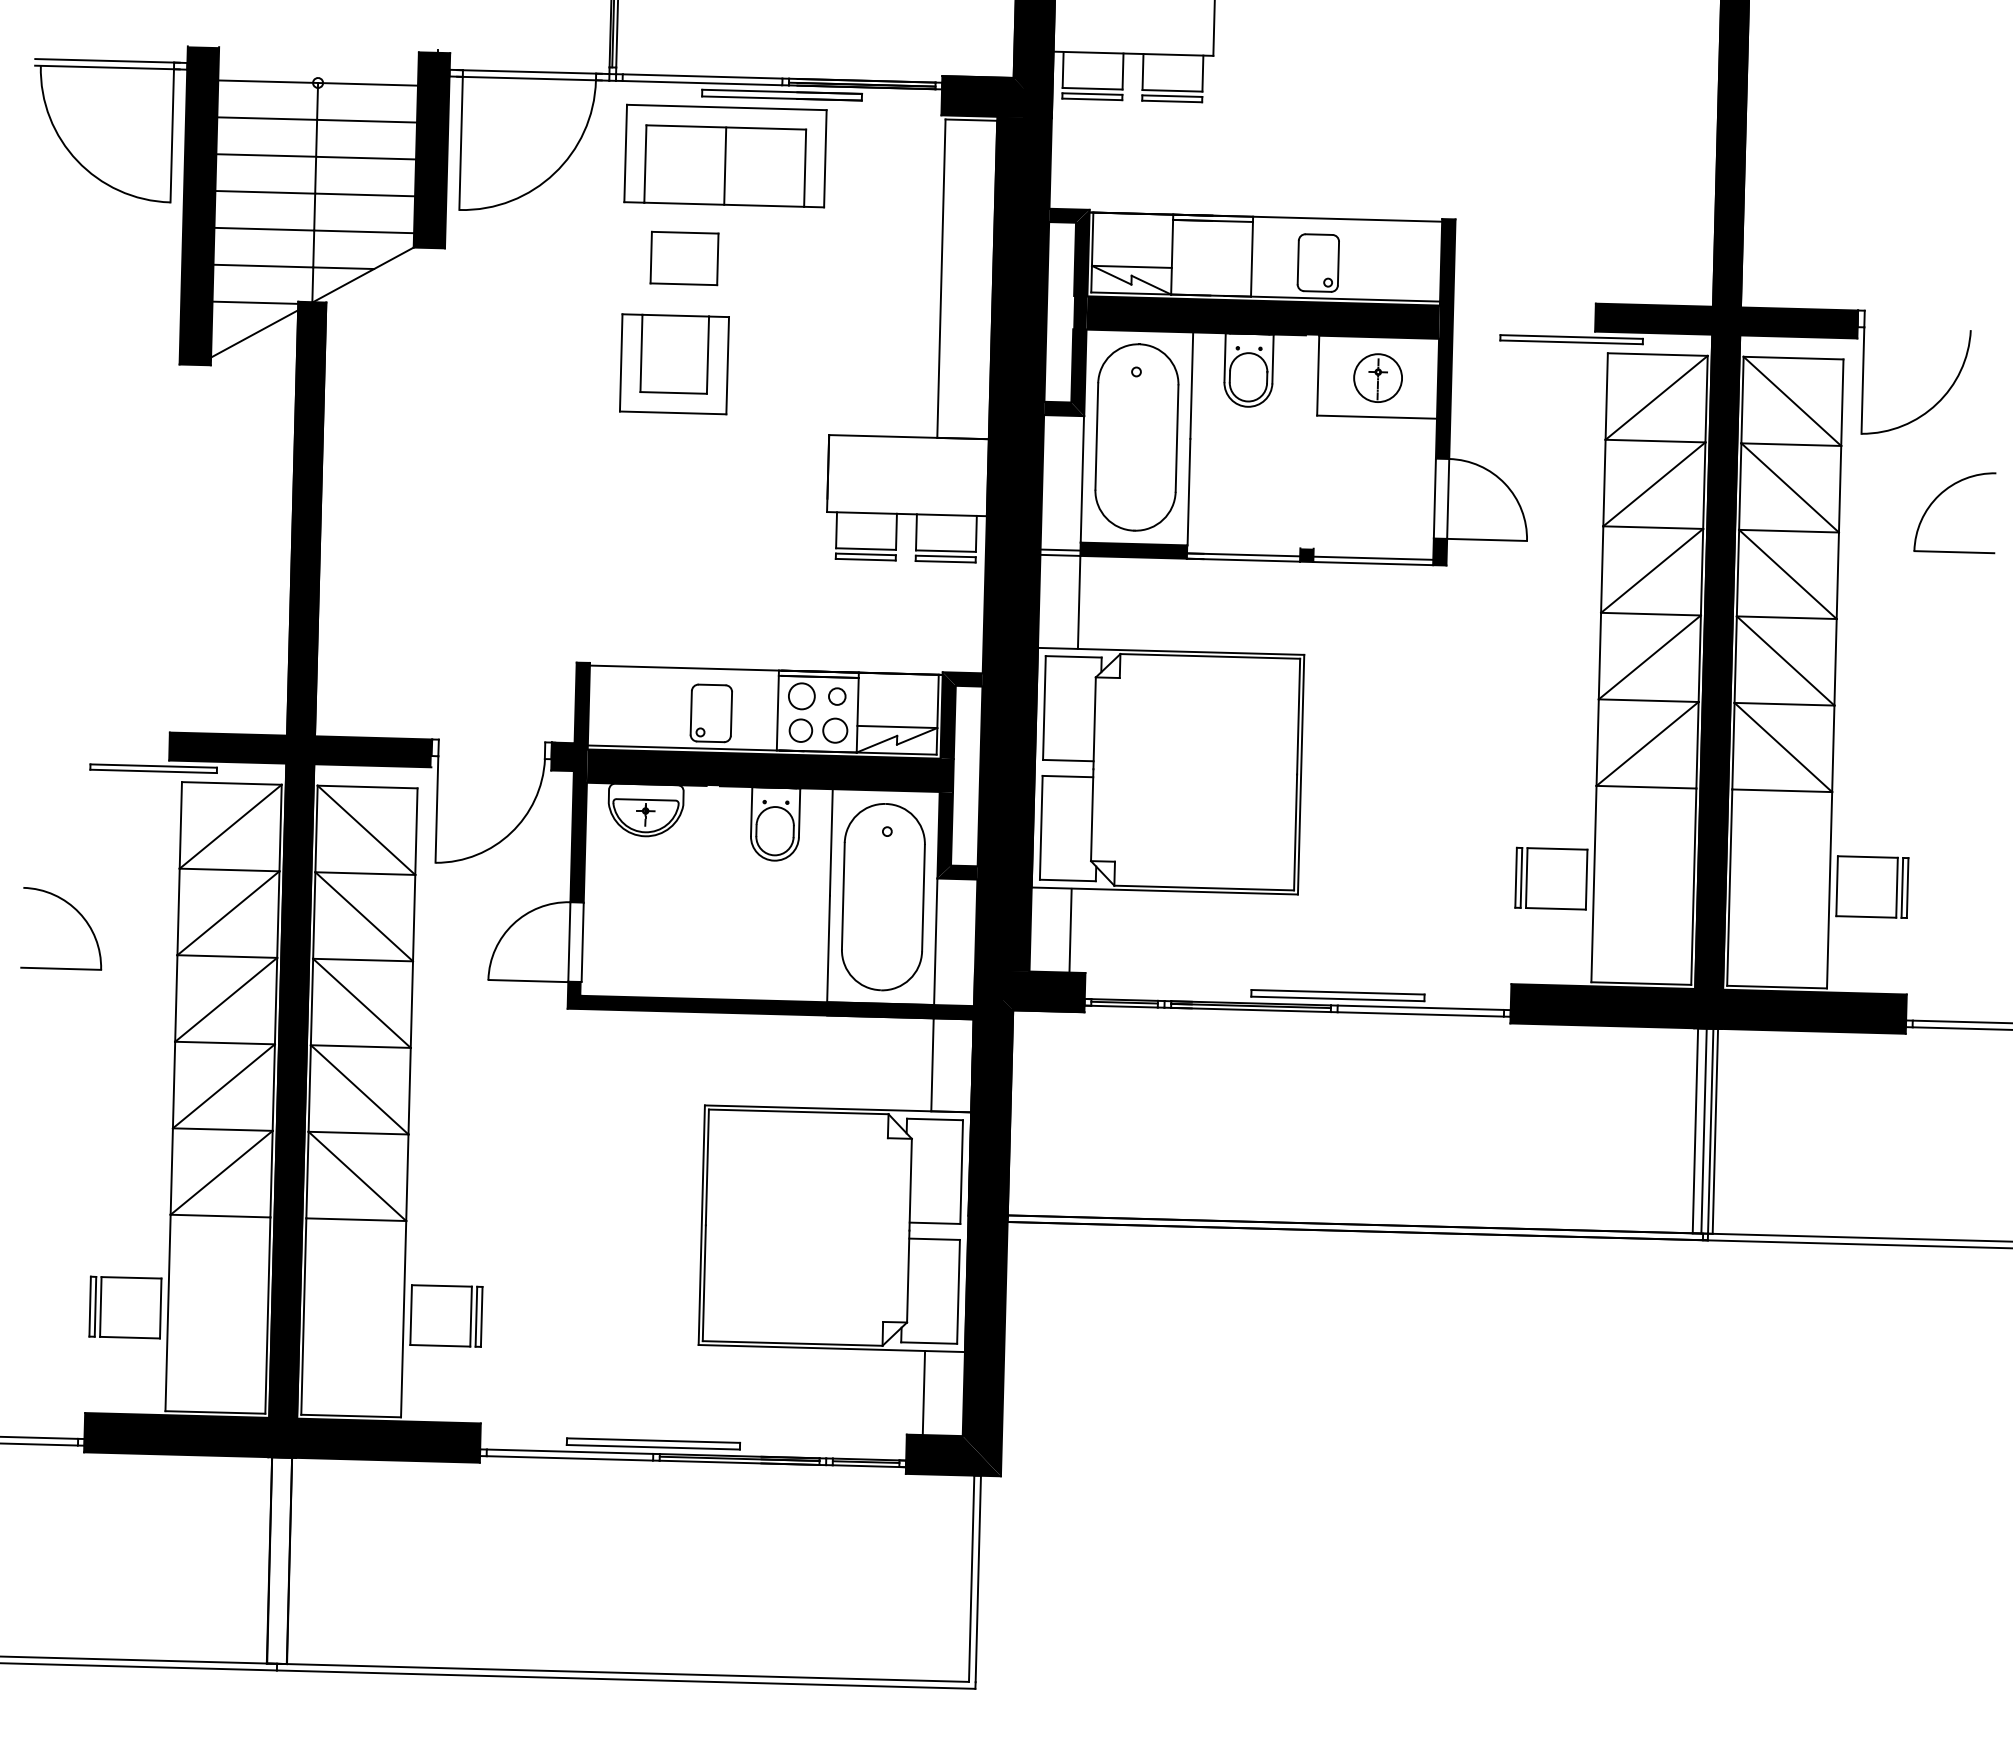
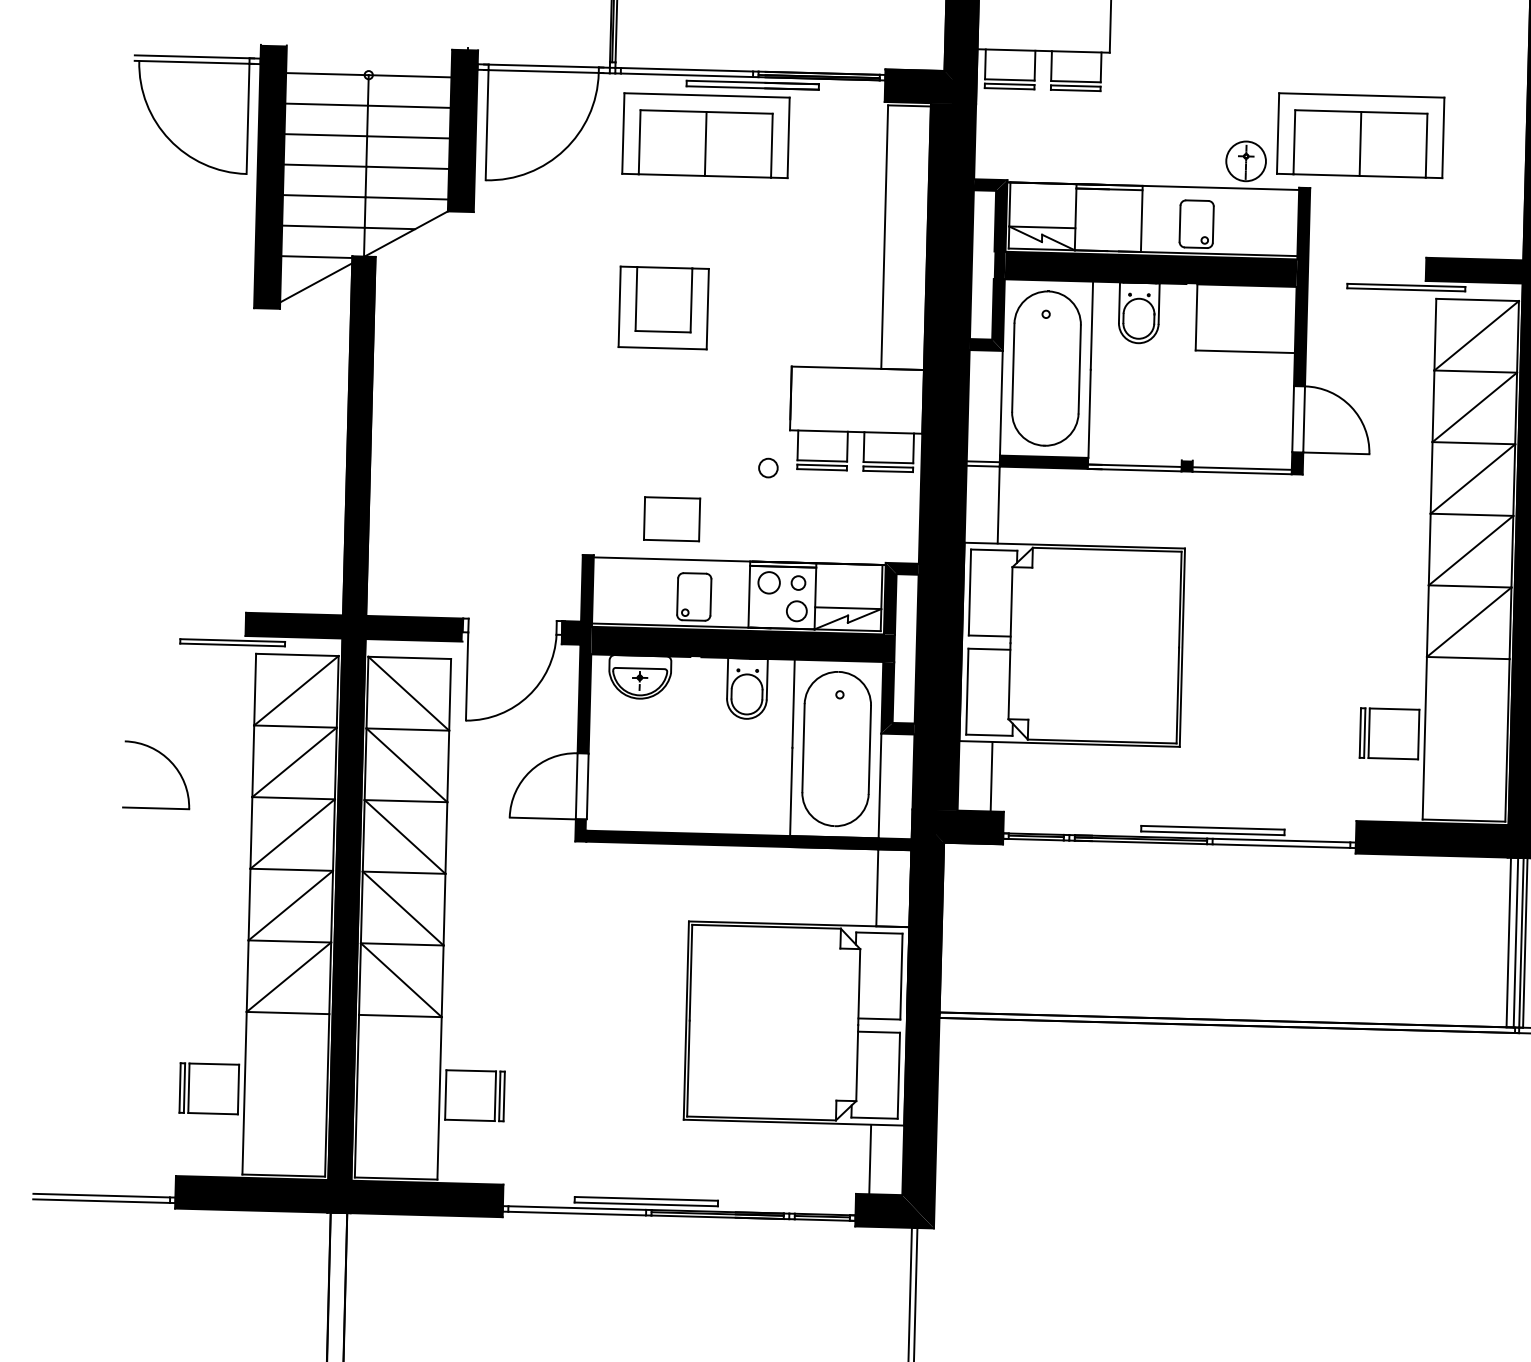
part: (1516, 155) -> (1360, 135), added
part: (684, 258) -> (672, 519), moved
part: (1377, 377) -> (1245, 160), moved
circle: (800, 730) -> (768, 467), moved

